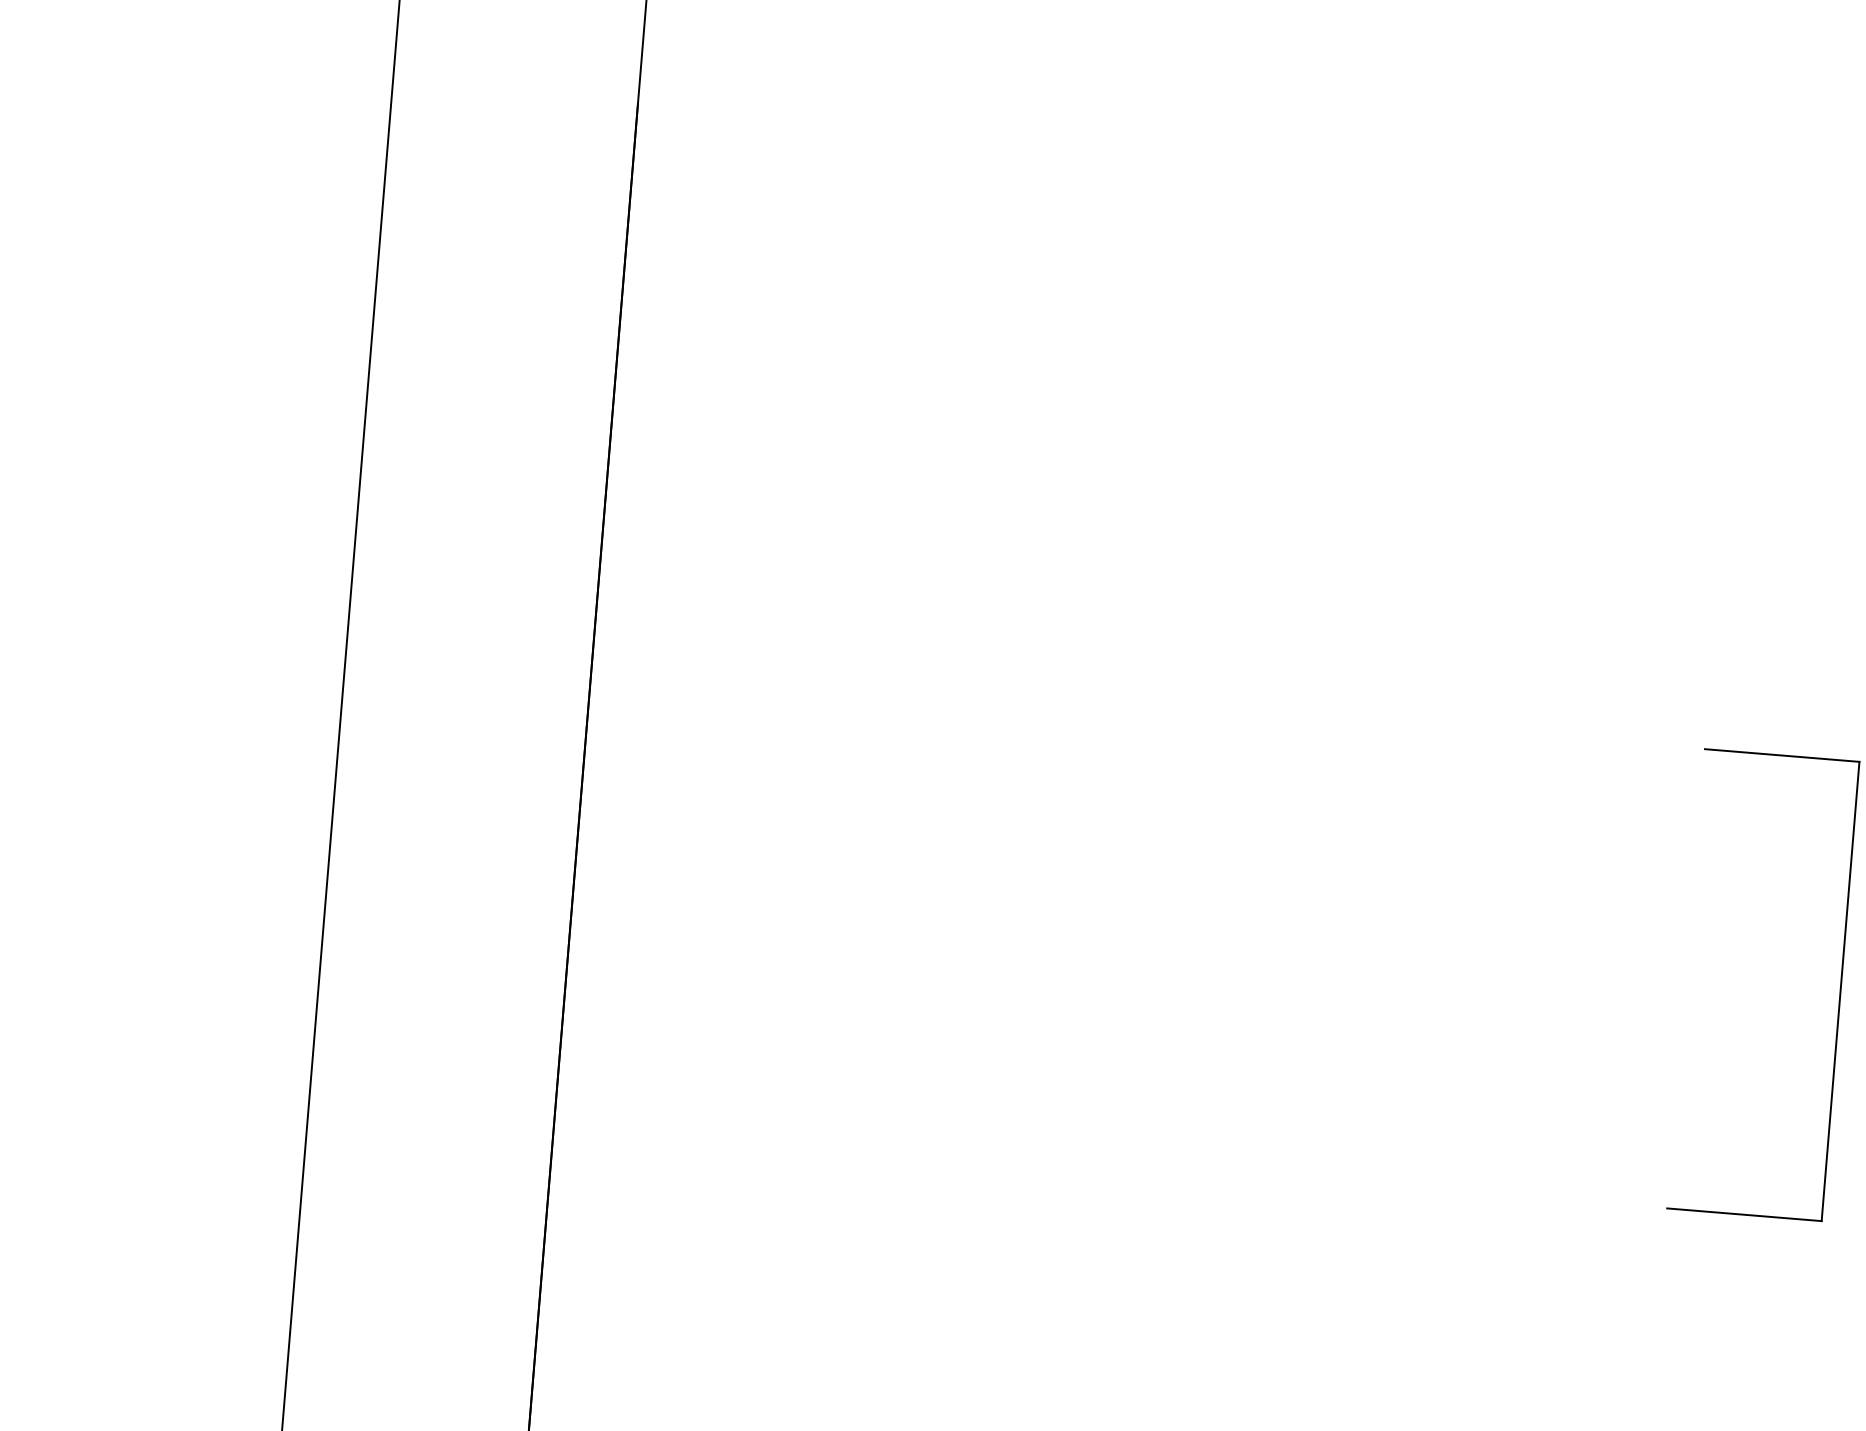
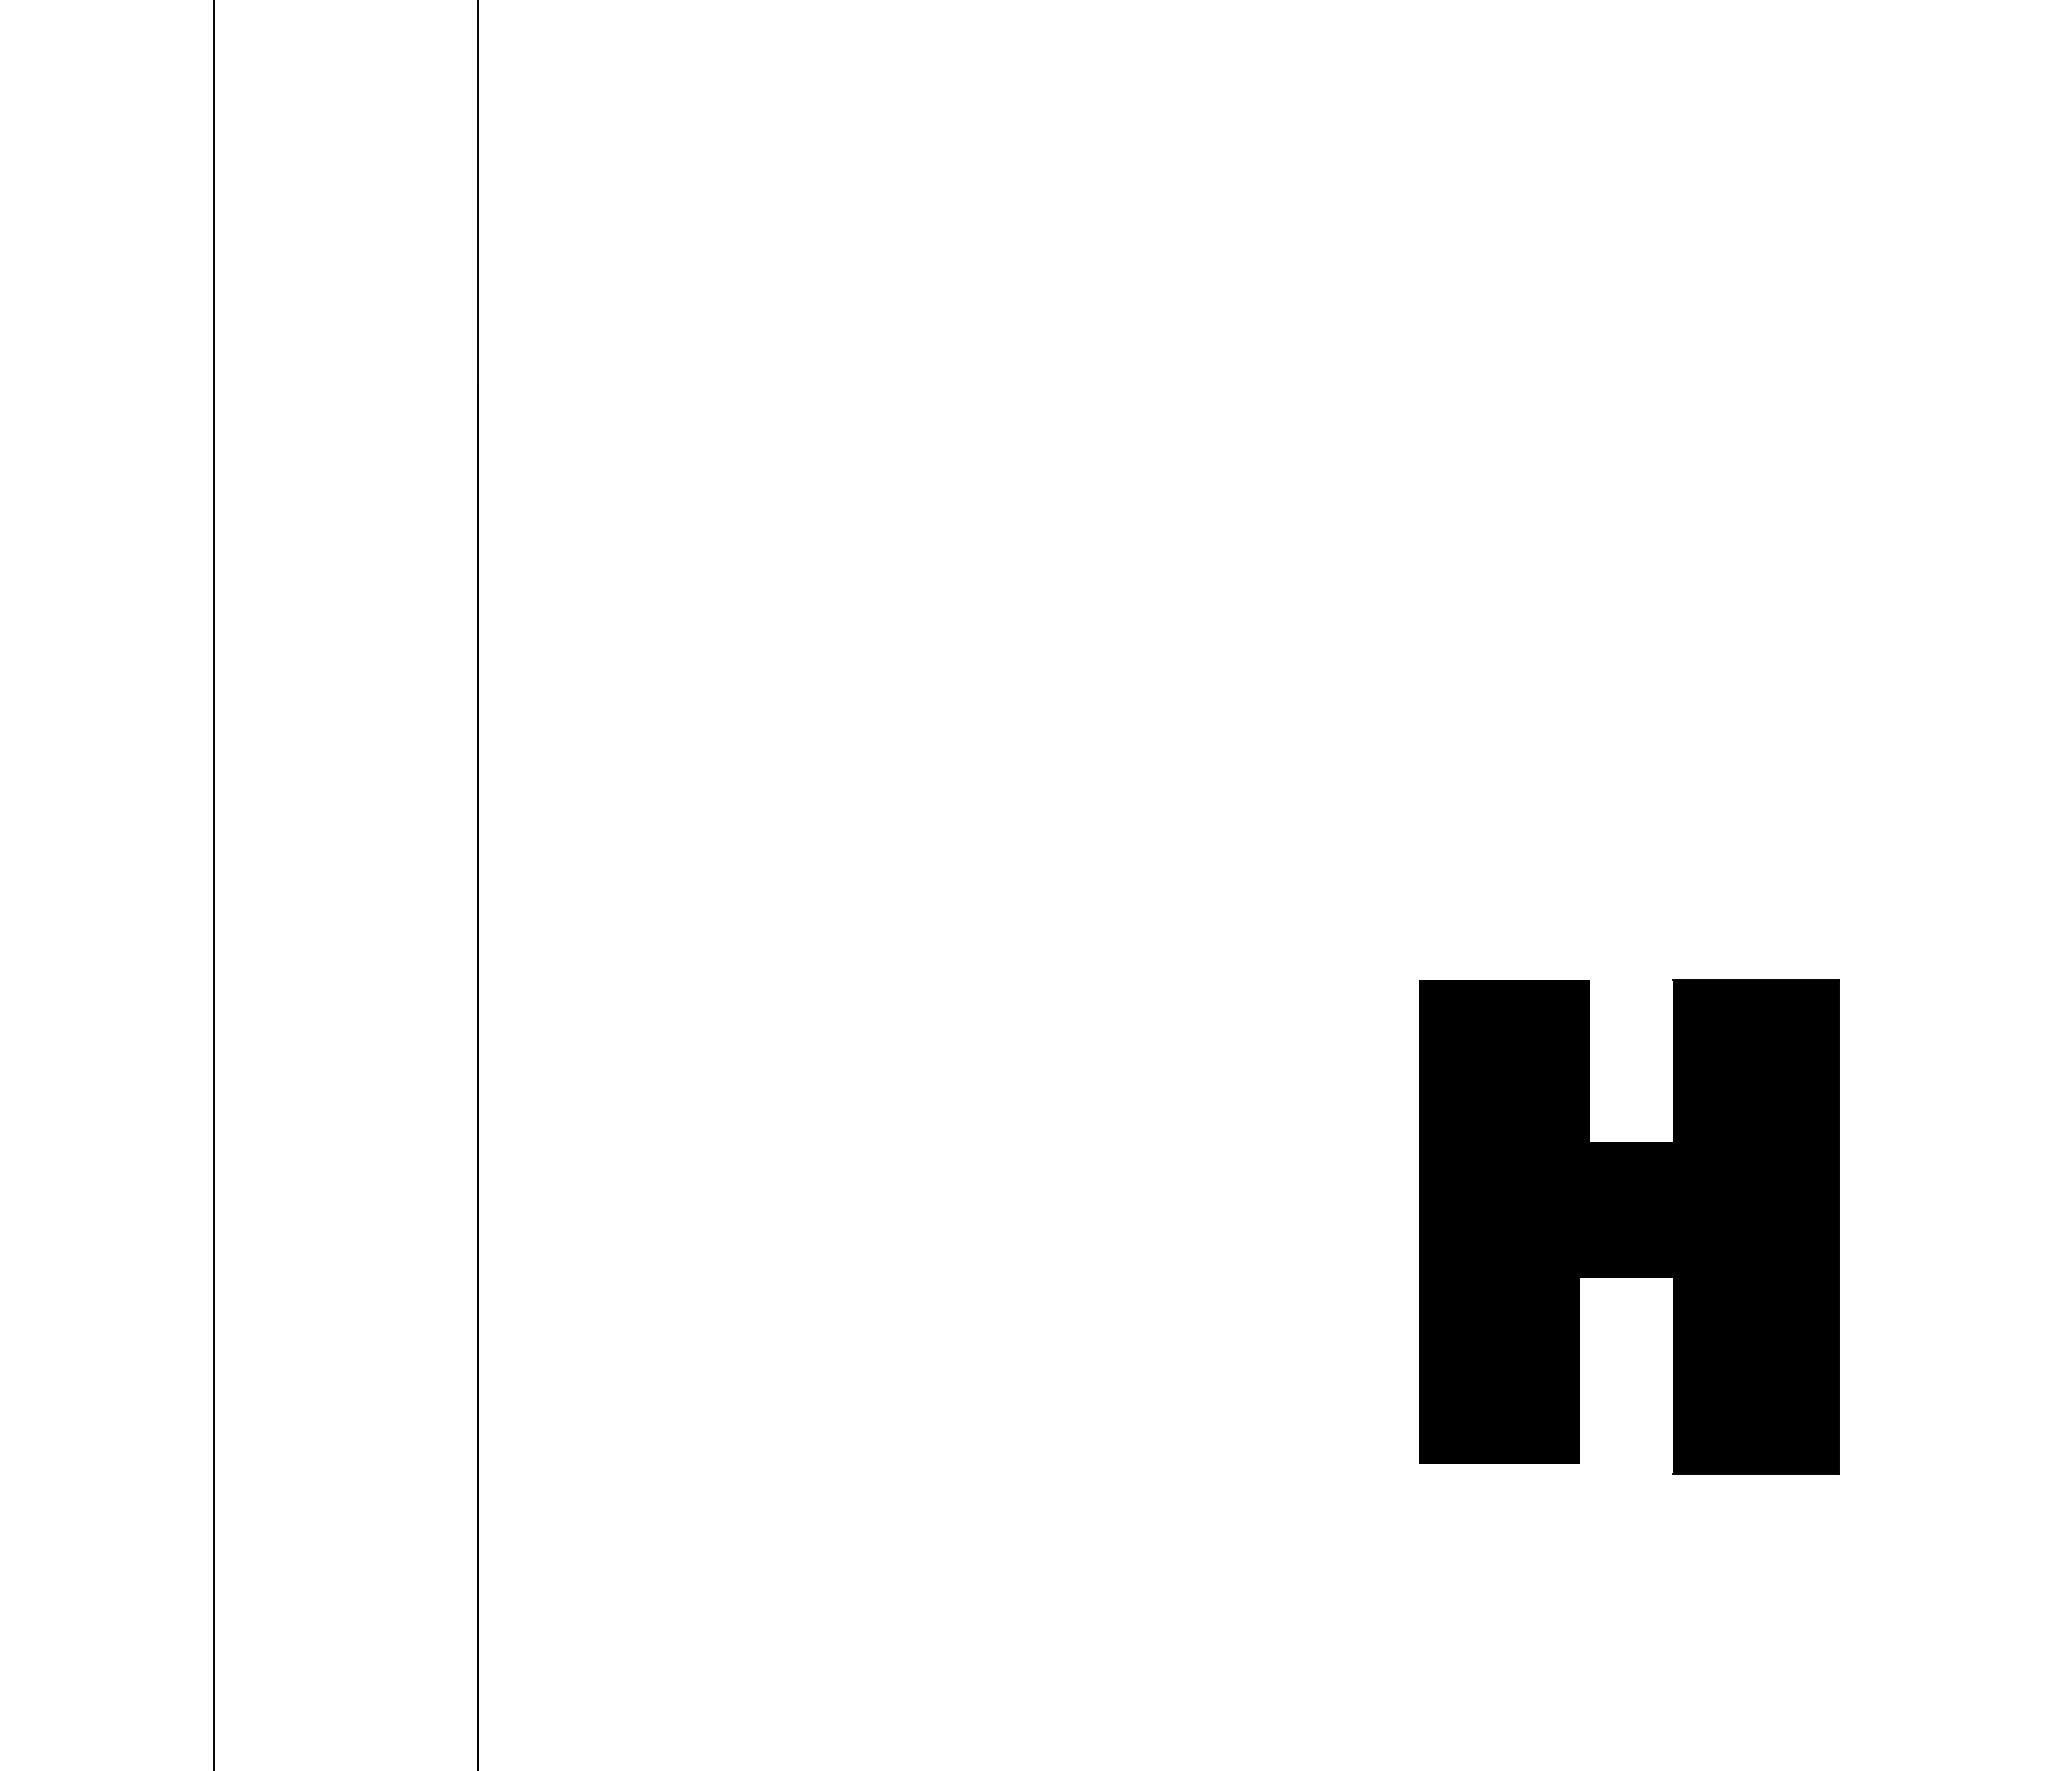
fill: (1645, 974) -> (1629, 1226), added

